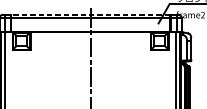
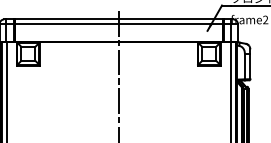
line: (90, 14) -> (118, 19), dashed -> solid

